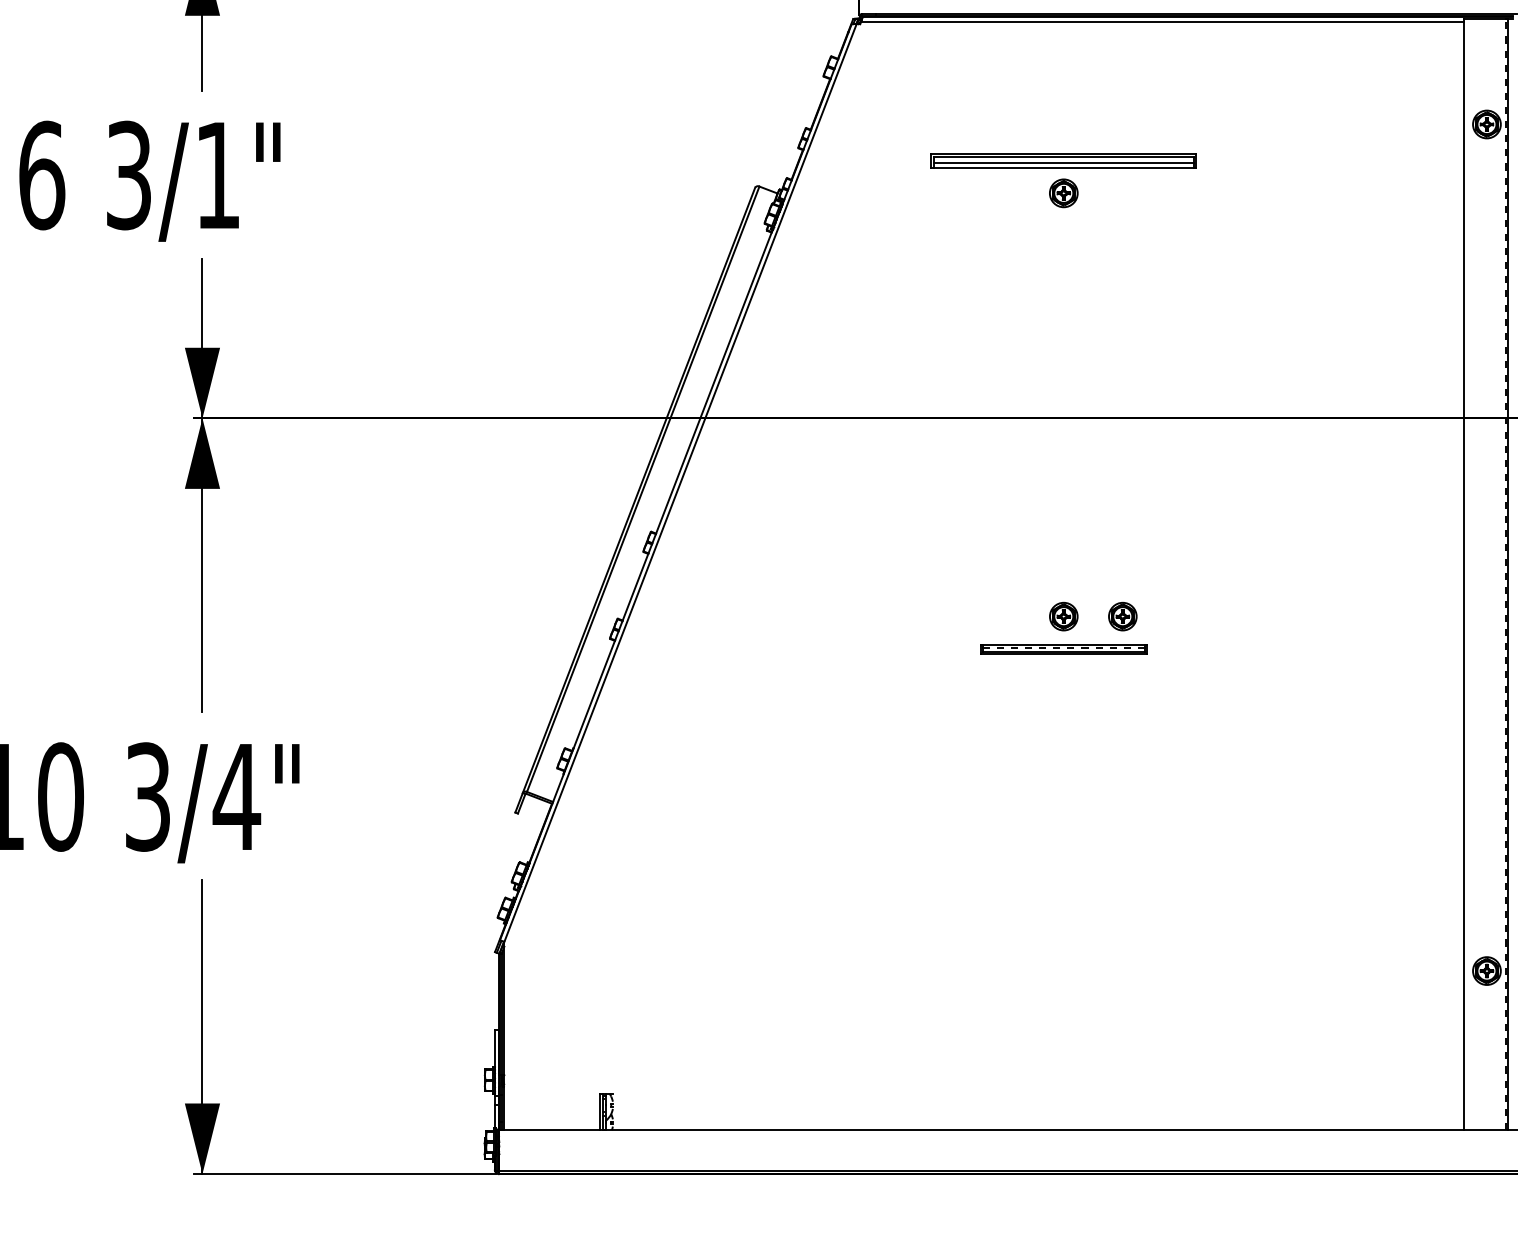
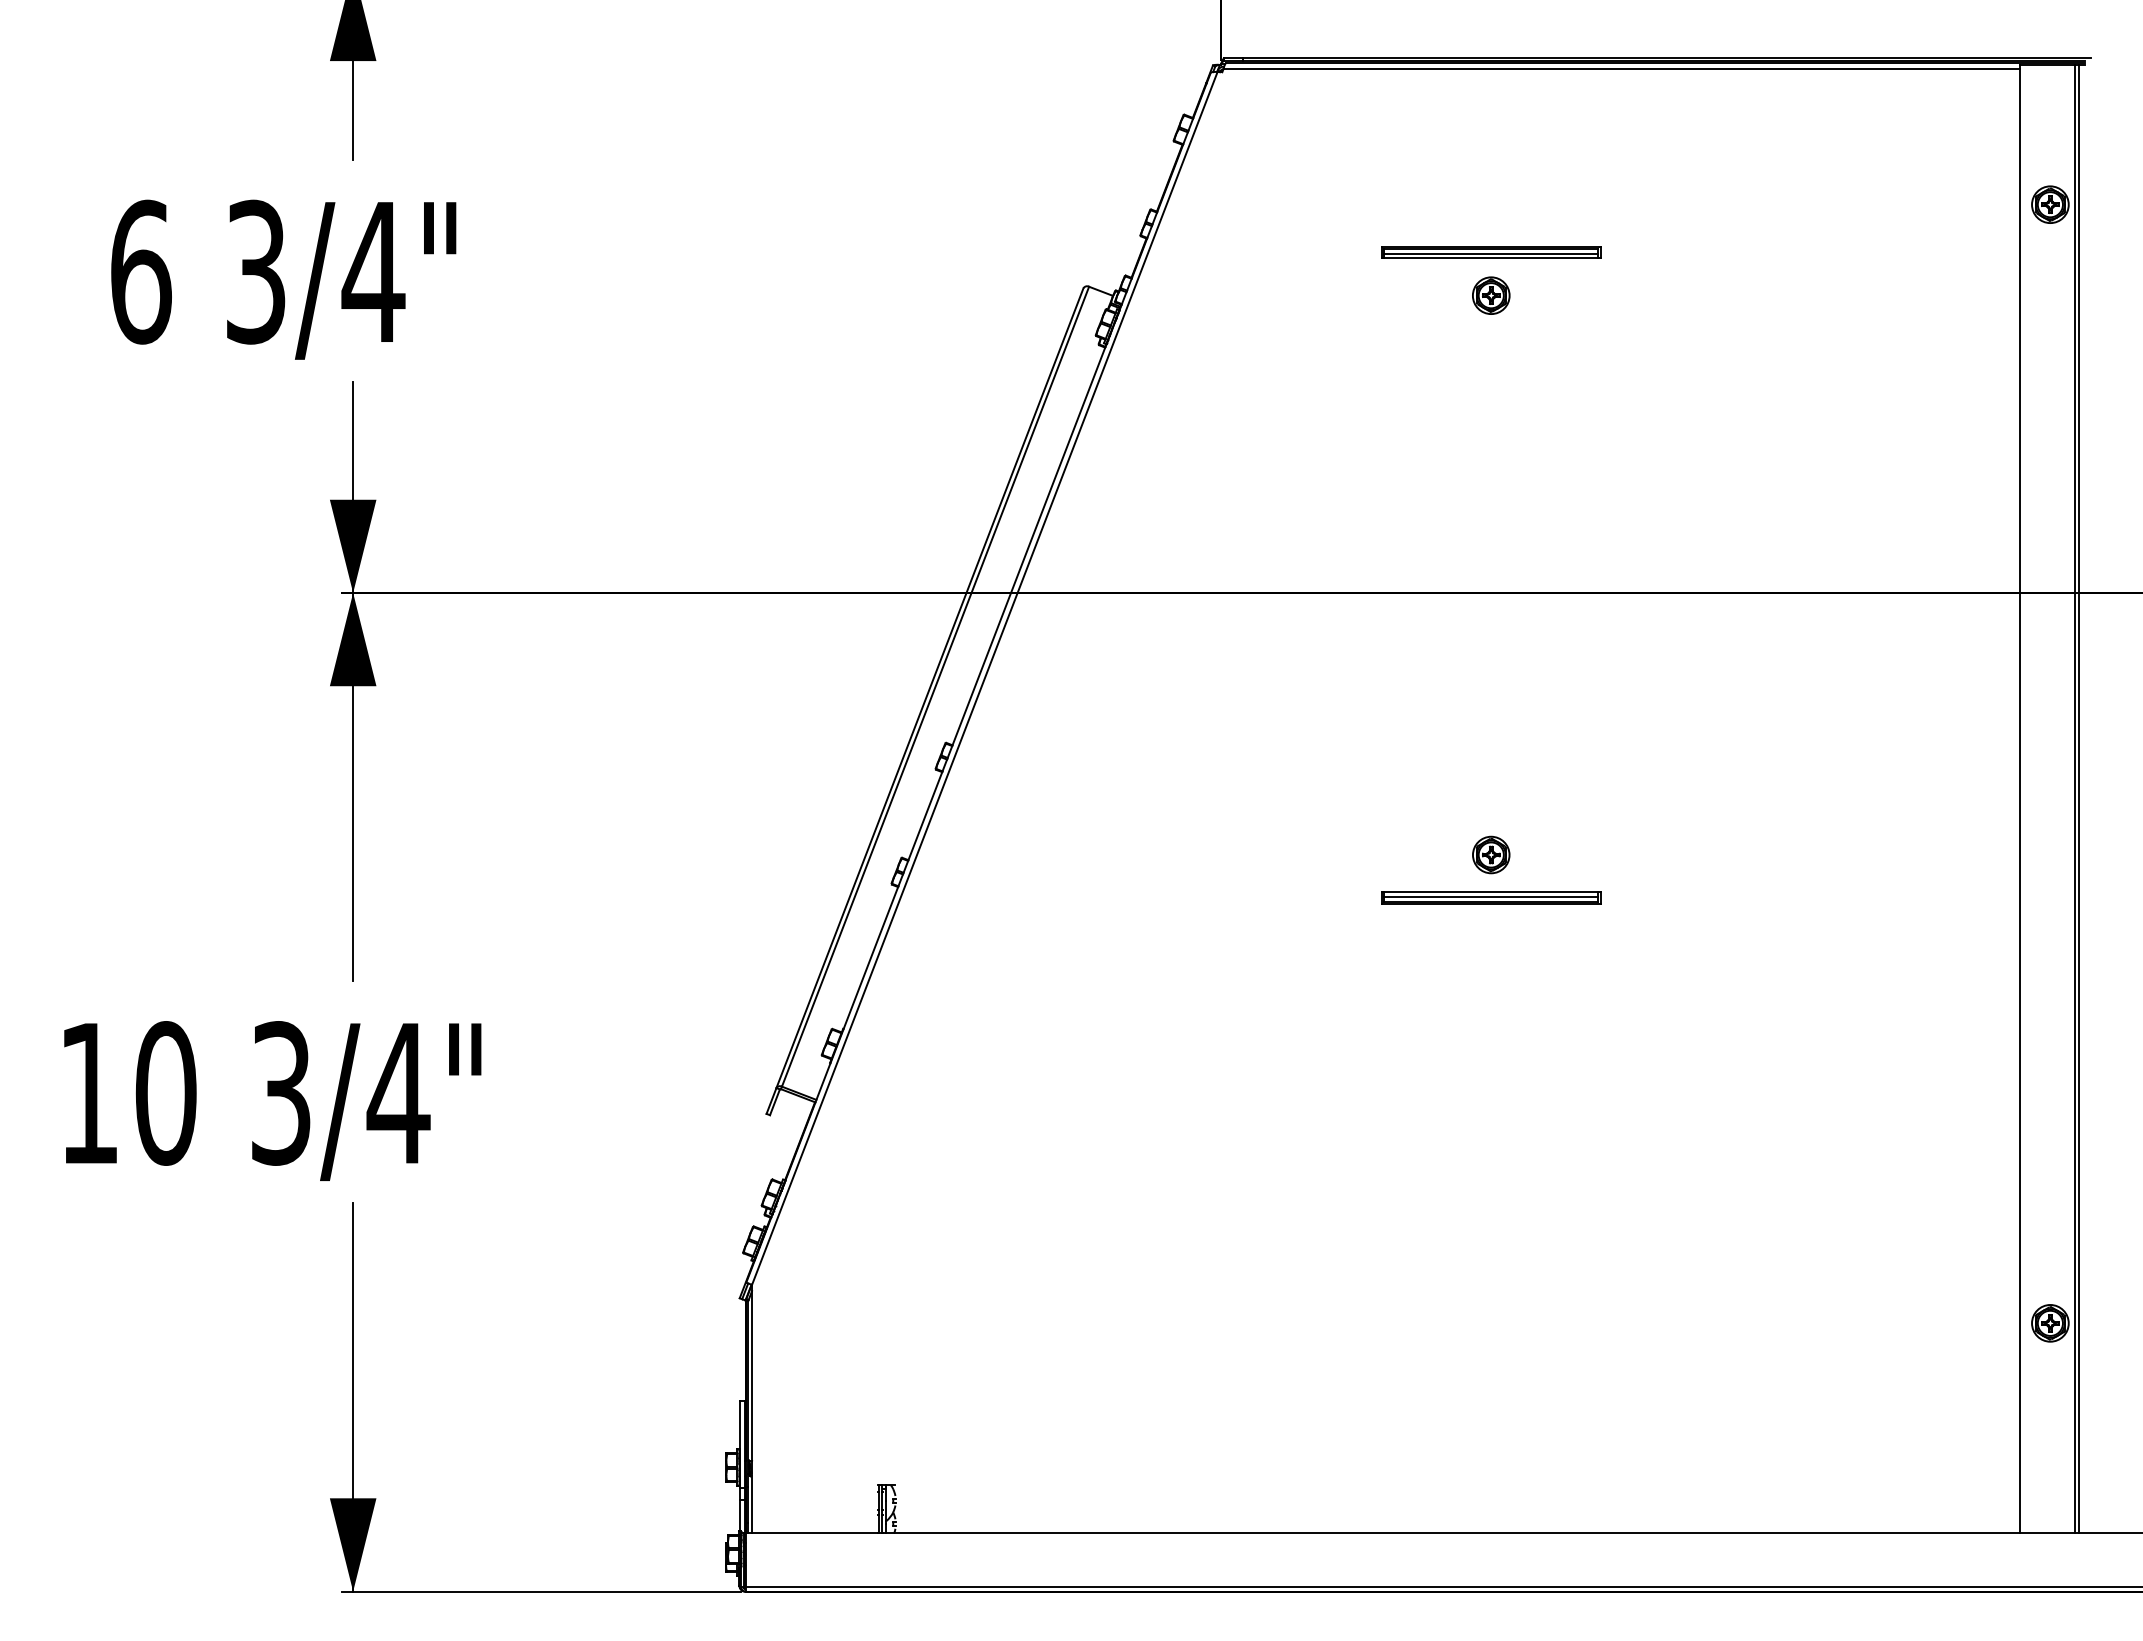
part: (1063, 160) -> (1491, 252), size x0.62
text: (217, 175) -> (373, 271), 3/1" -> 3/4"
line: (1505, 573) -> (2074, 798), dashed -> solid
part: (1123, 616) -> (1569, 854), removed
line: (1063, 648) -> (1490, 896), dashed -> solid

